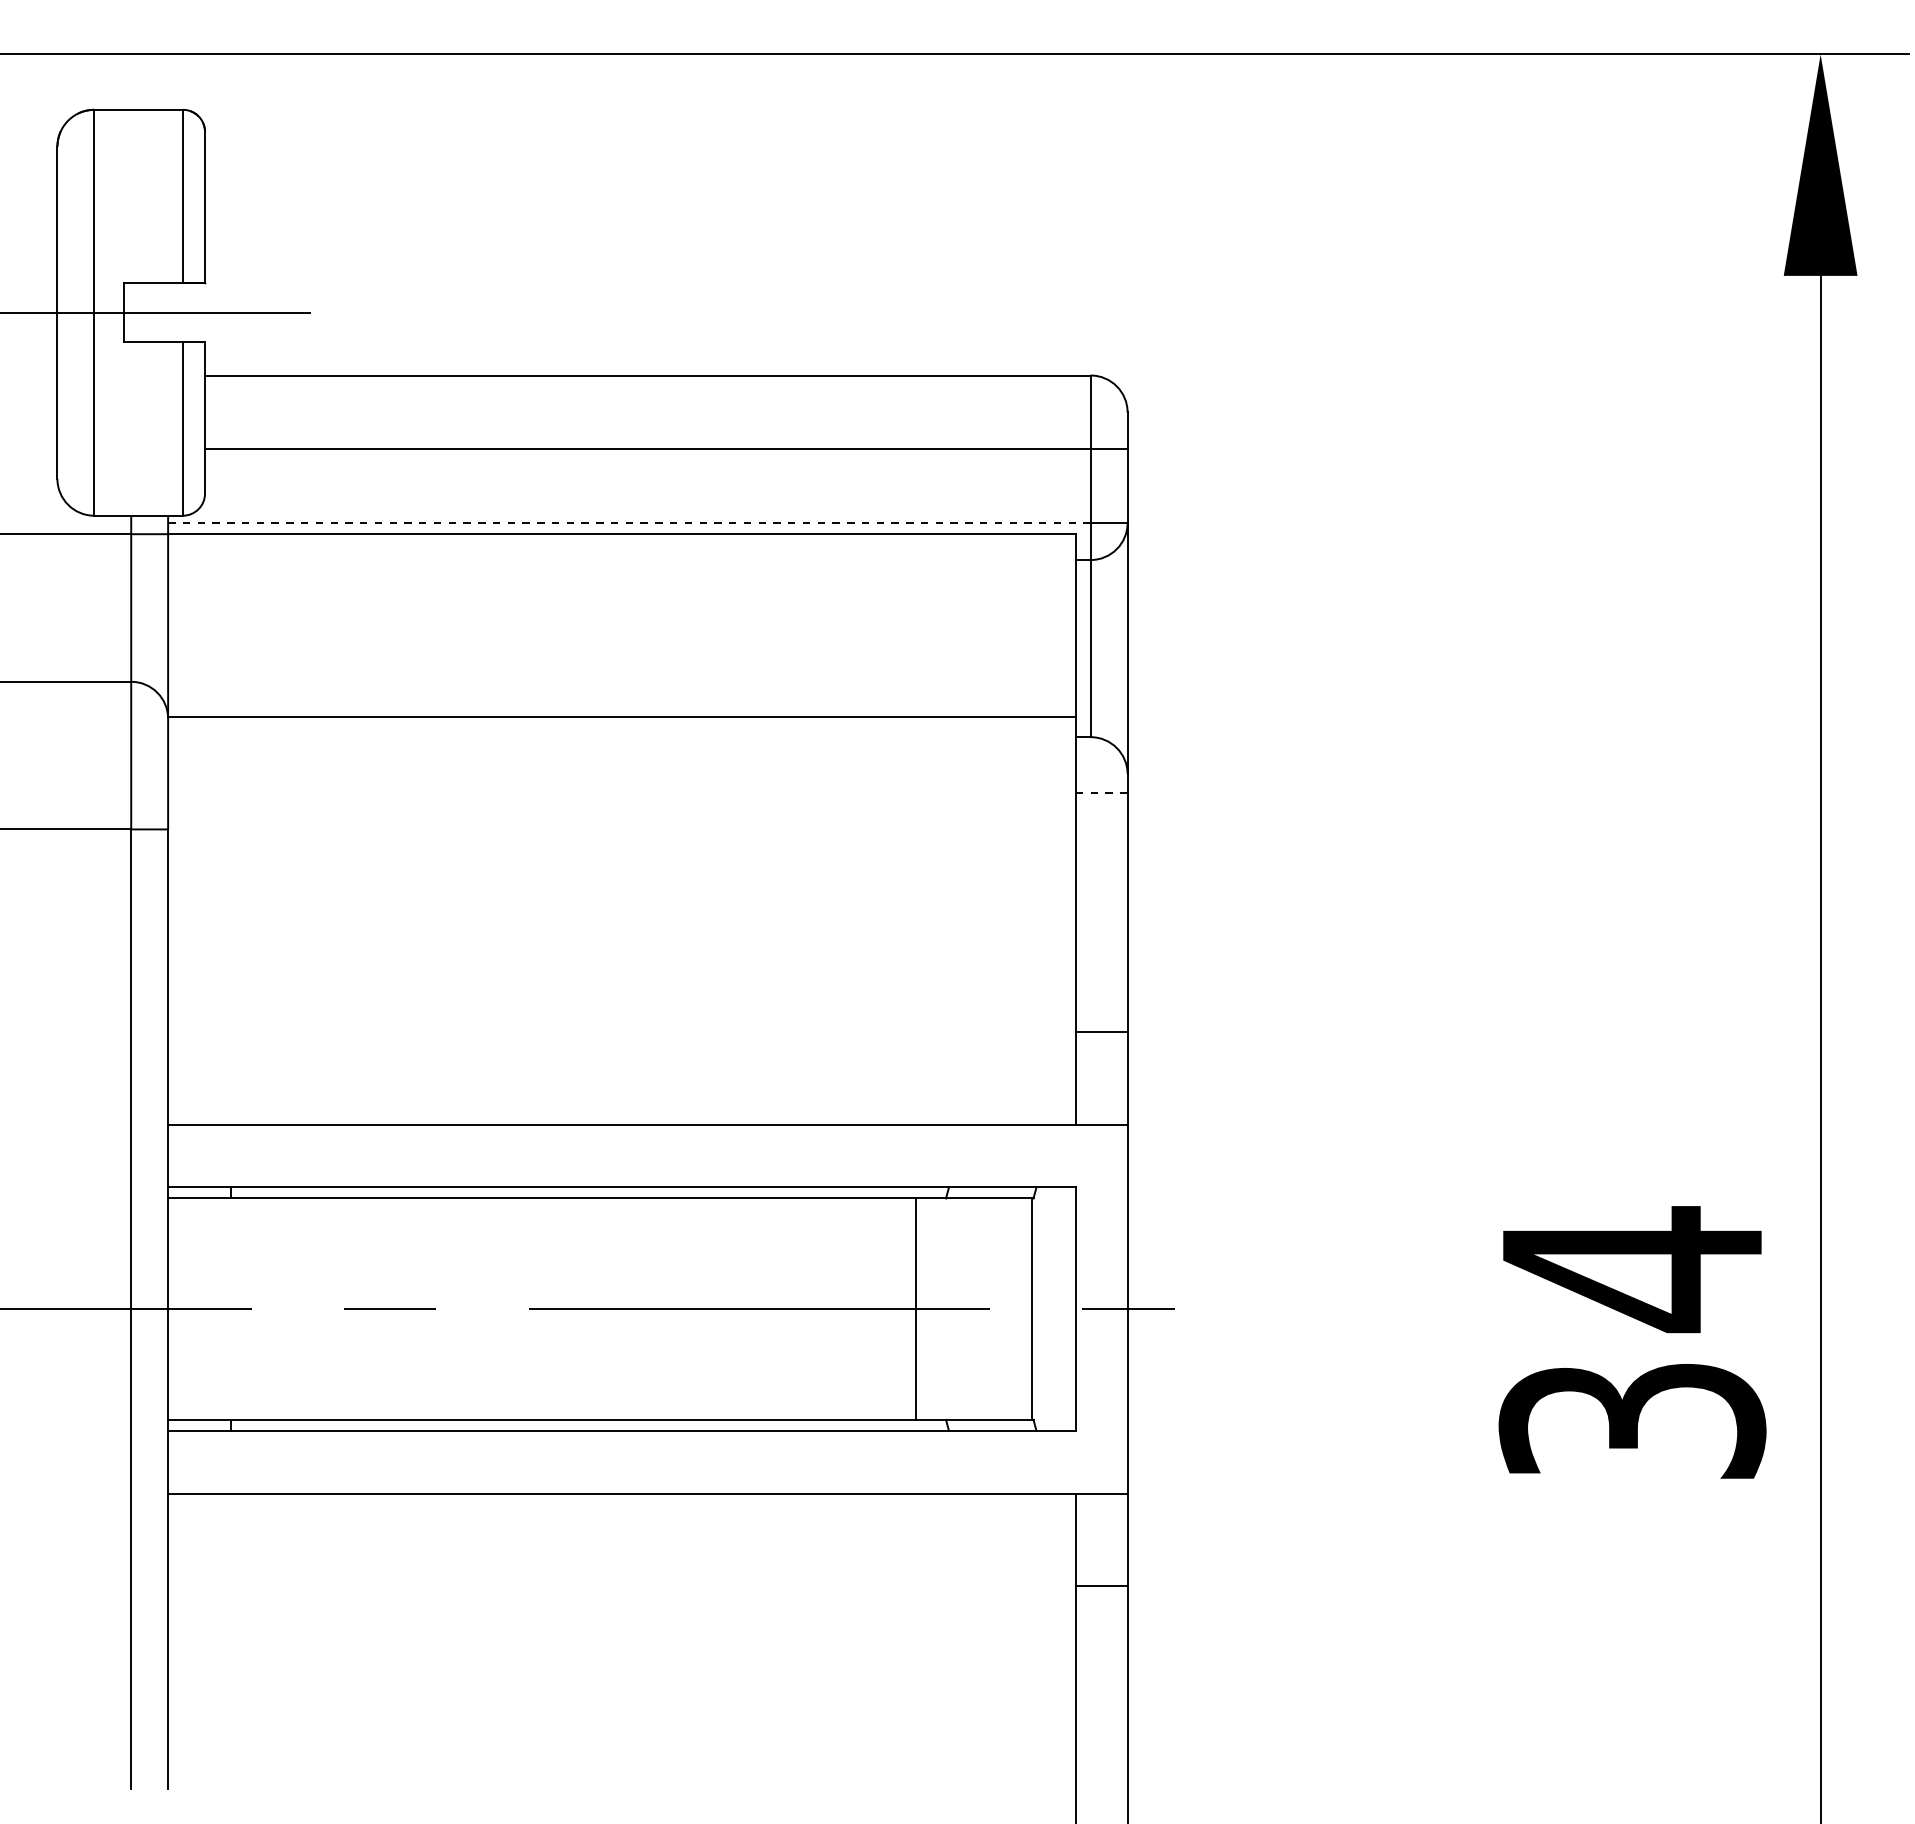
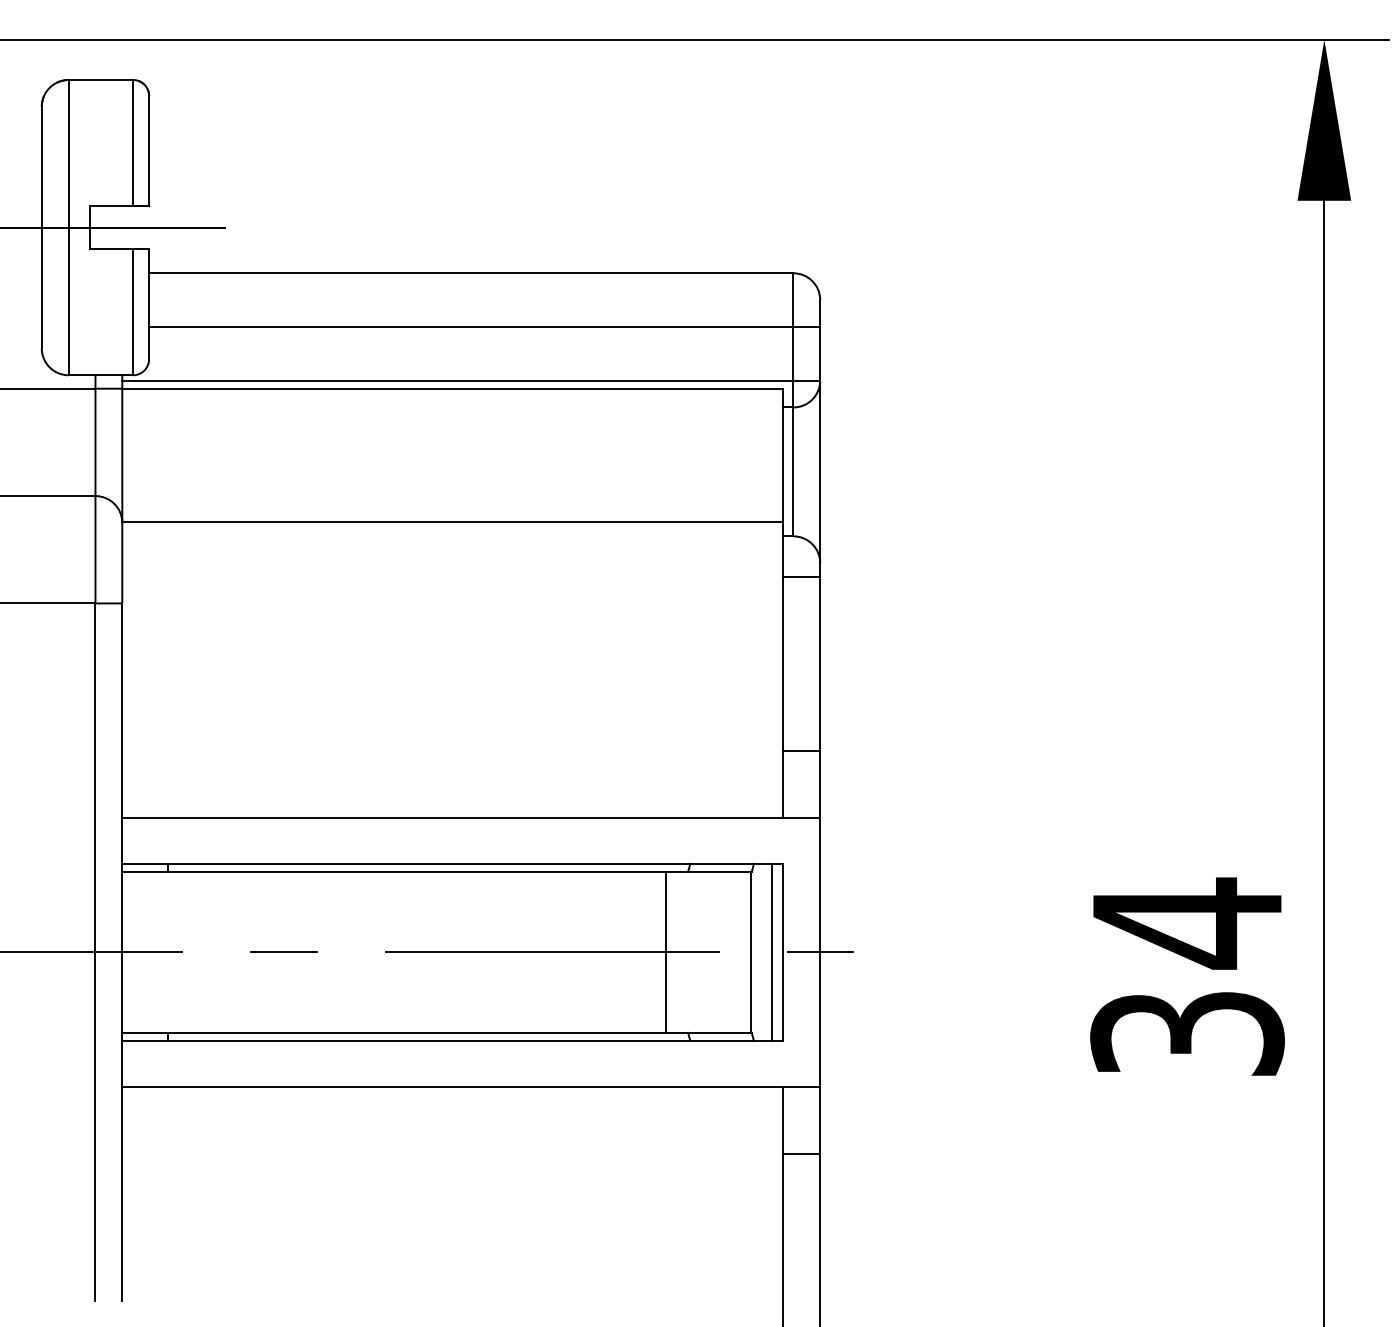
line: (629, 523) -> (457, 380), dashed -> solid
line: (1101, 792) -> (801, 576), dashed -> solid
line: (1061, 1308) -> (772, 951), added

